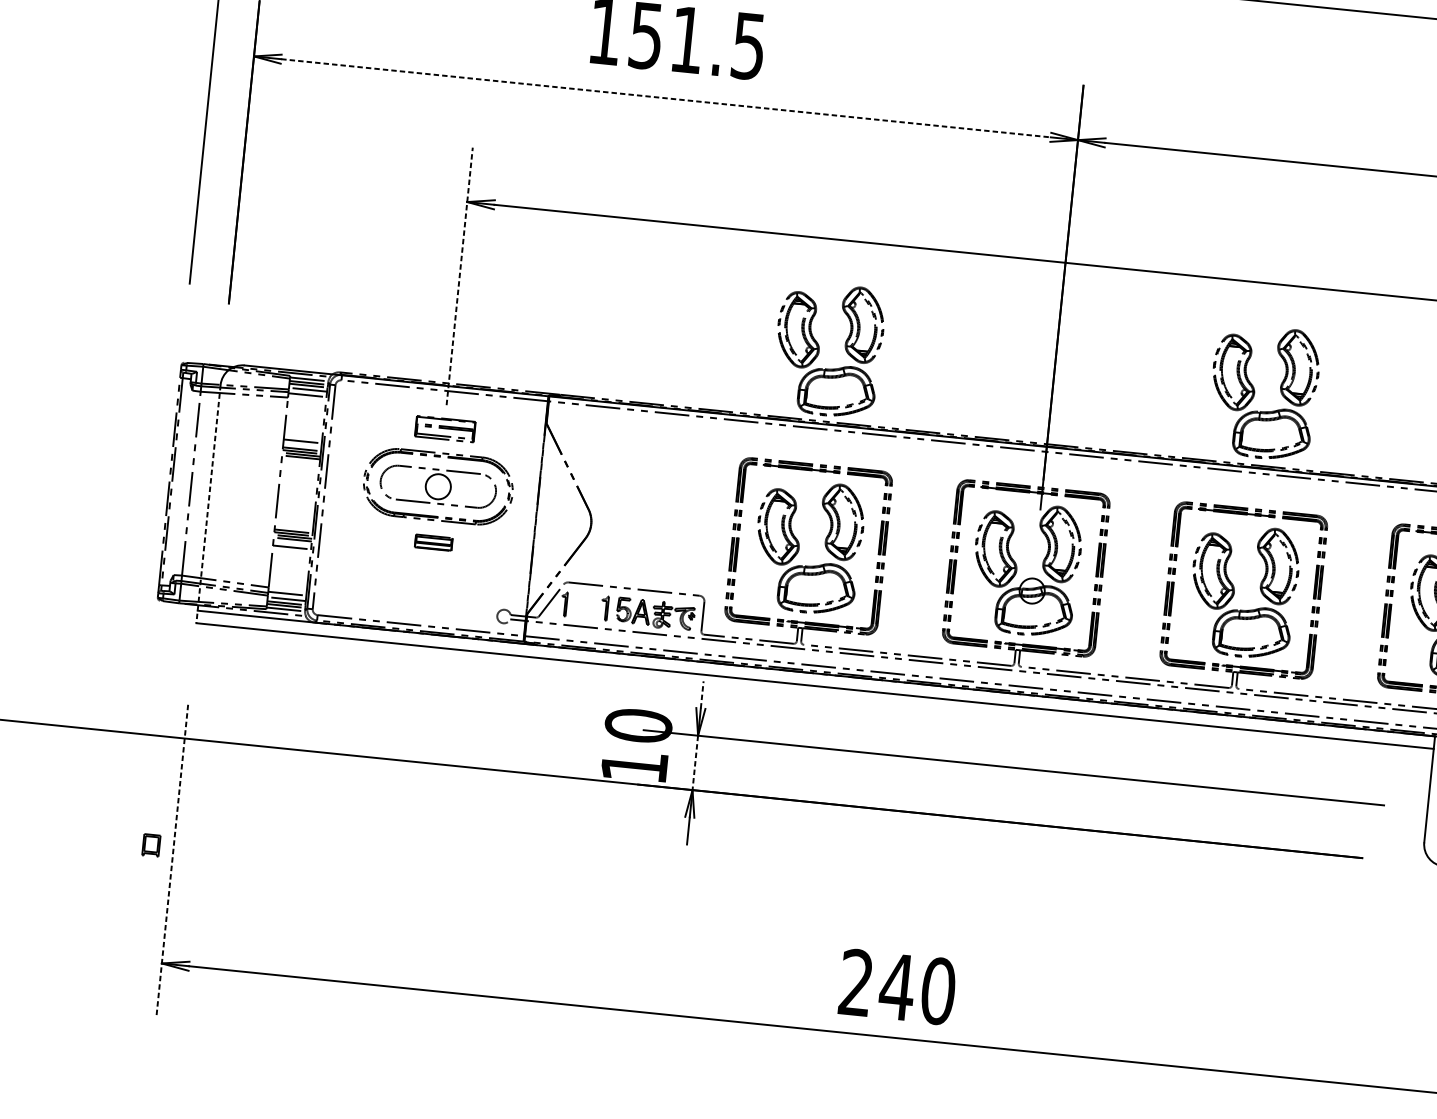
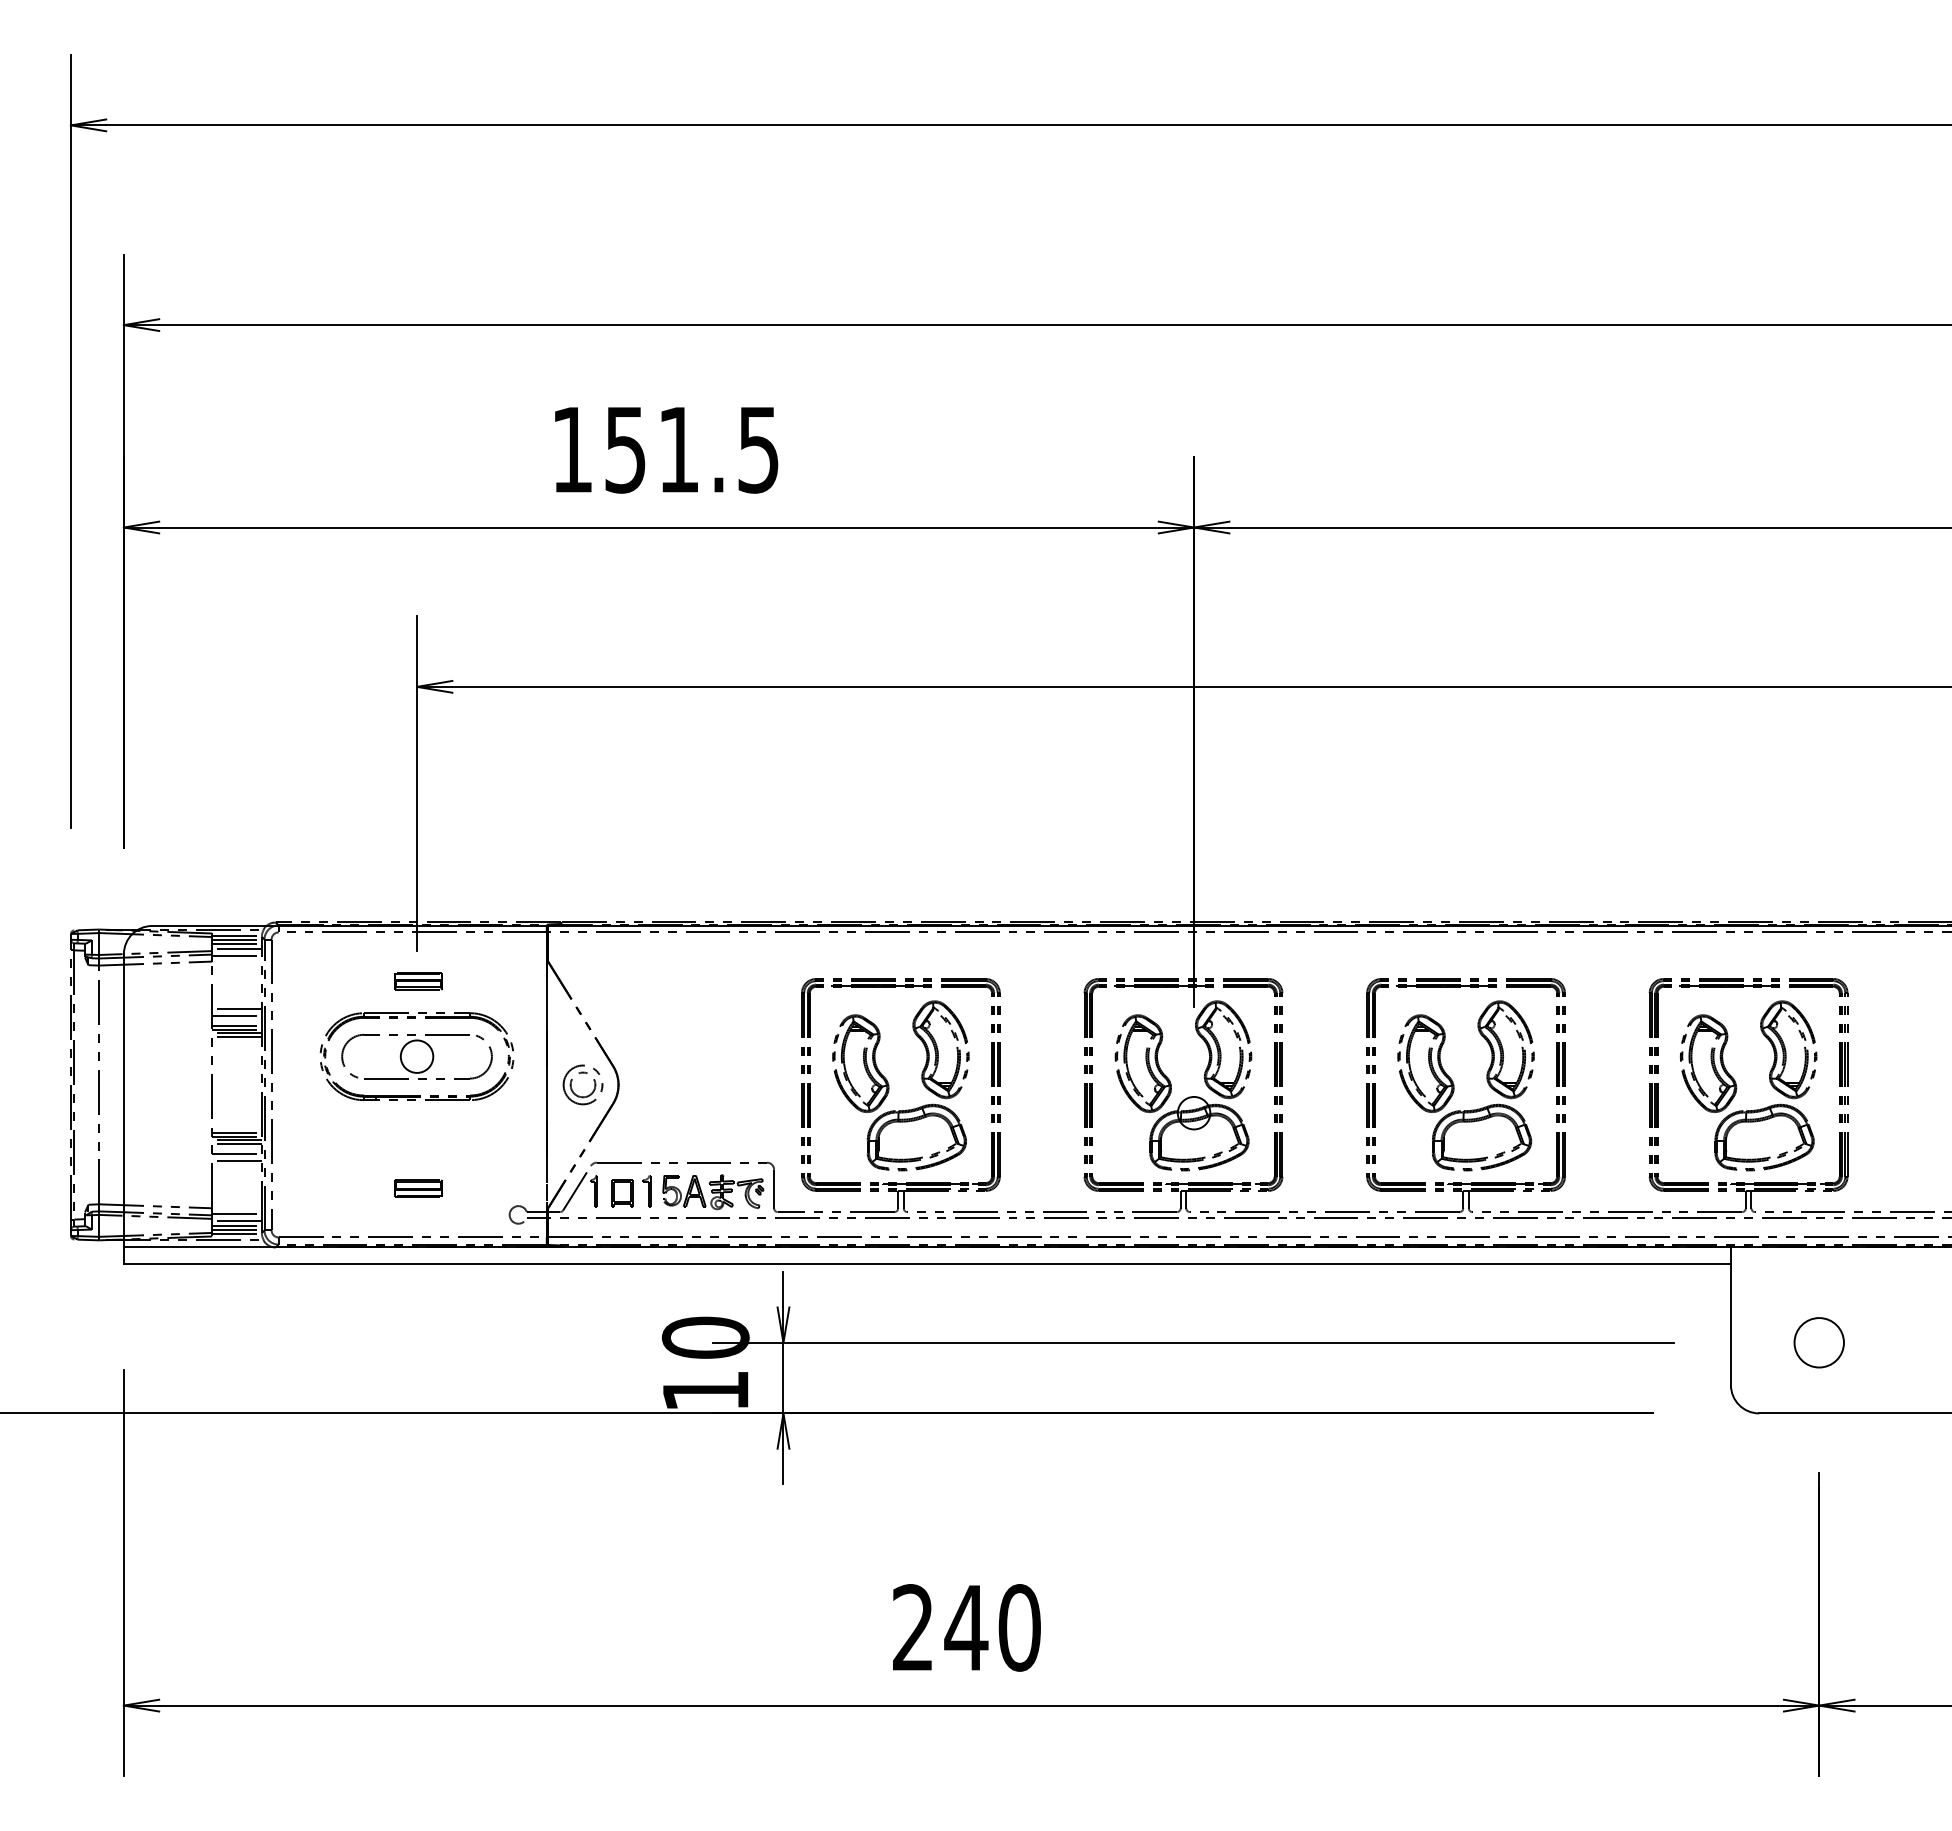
line: (665, 98) -> (658, 527), dashed -> solid
line: (460, 275) -> (417, 782), dashed -> solid
part: (819, 348) -> (889, 829), removed
part: (1255, 391) -> (1454, 827), removed
part: (445, 429) -> (418, 981), size x0.62
line: (303, 436) -> (236, 1009), added
line: (208, 503) -> (123, 1108), dashed -> solid
part: (562, 513) -> (579, 1074), added
part: (433, 542) -> (418, 1188), moved
line: (291, 552) -> (236, 1160), added
line: (702, 694) -> (783, 1289), dashed -> solid
line: (695, 763) -> (783, 1378), dashed -> solid
part: (151, 845) -> (622, 1193), moved
line: (171, 861) -> (123, 1573), dashed -> solid
text: (897, 986) -> (966, 1627), moved

